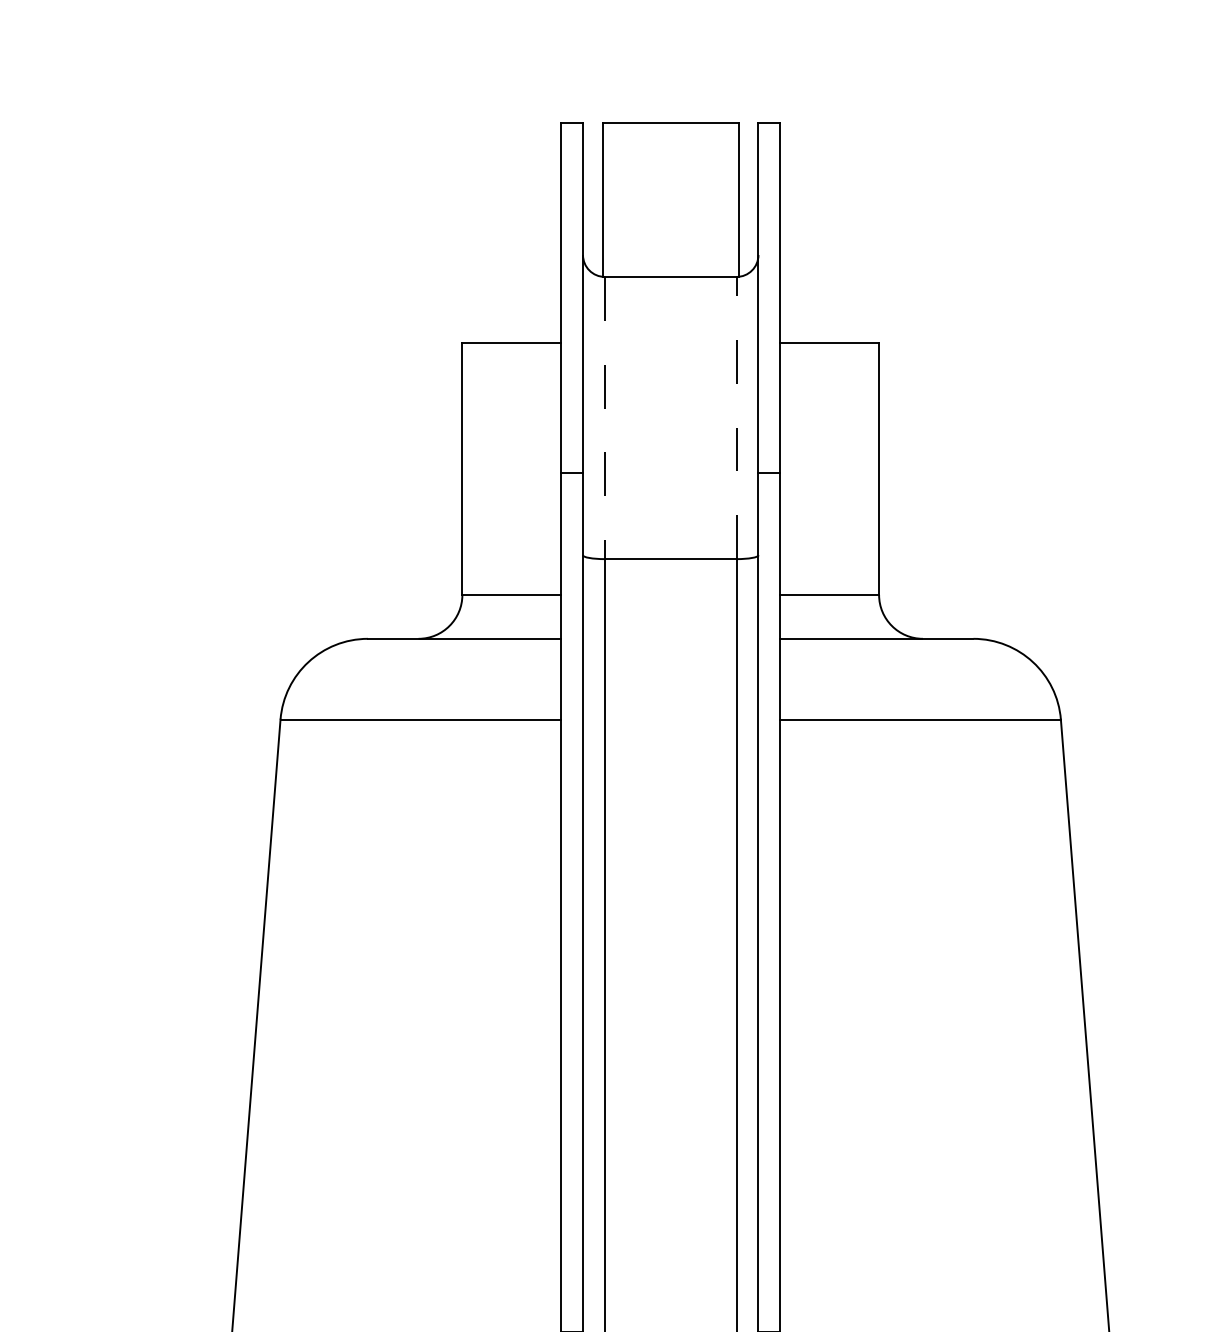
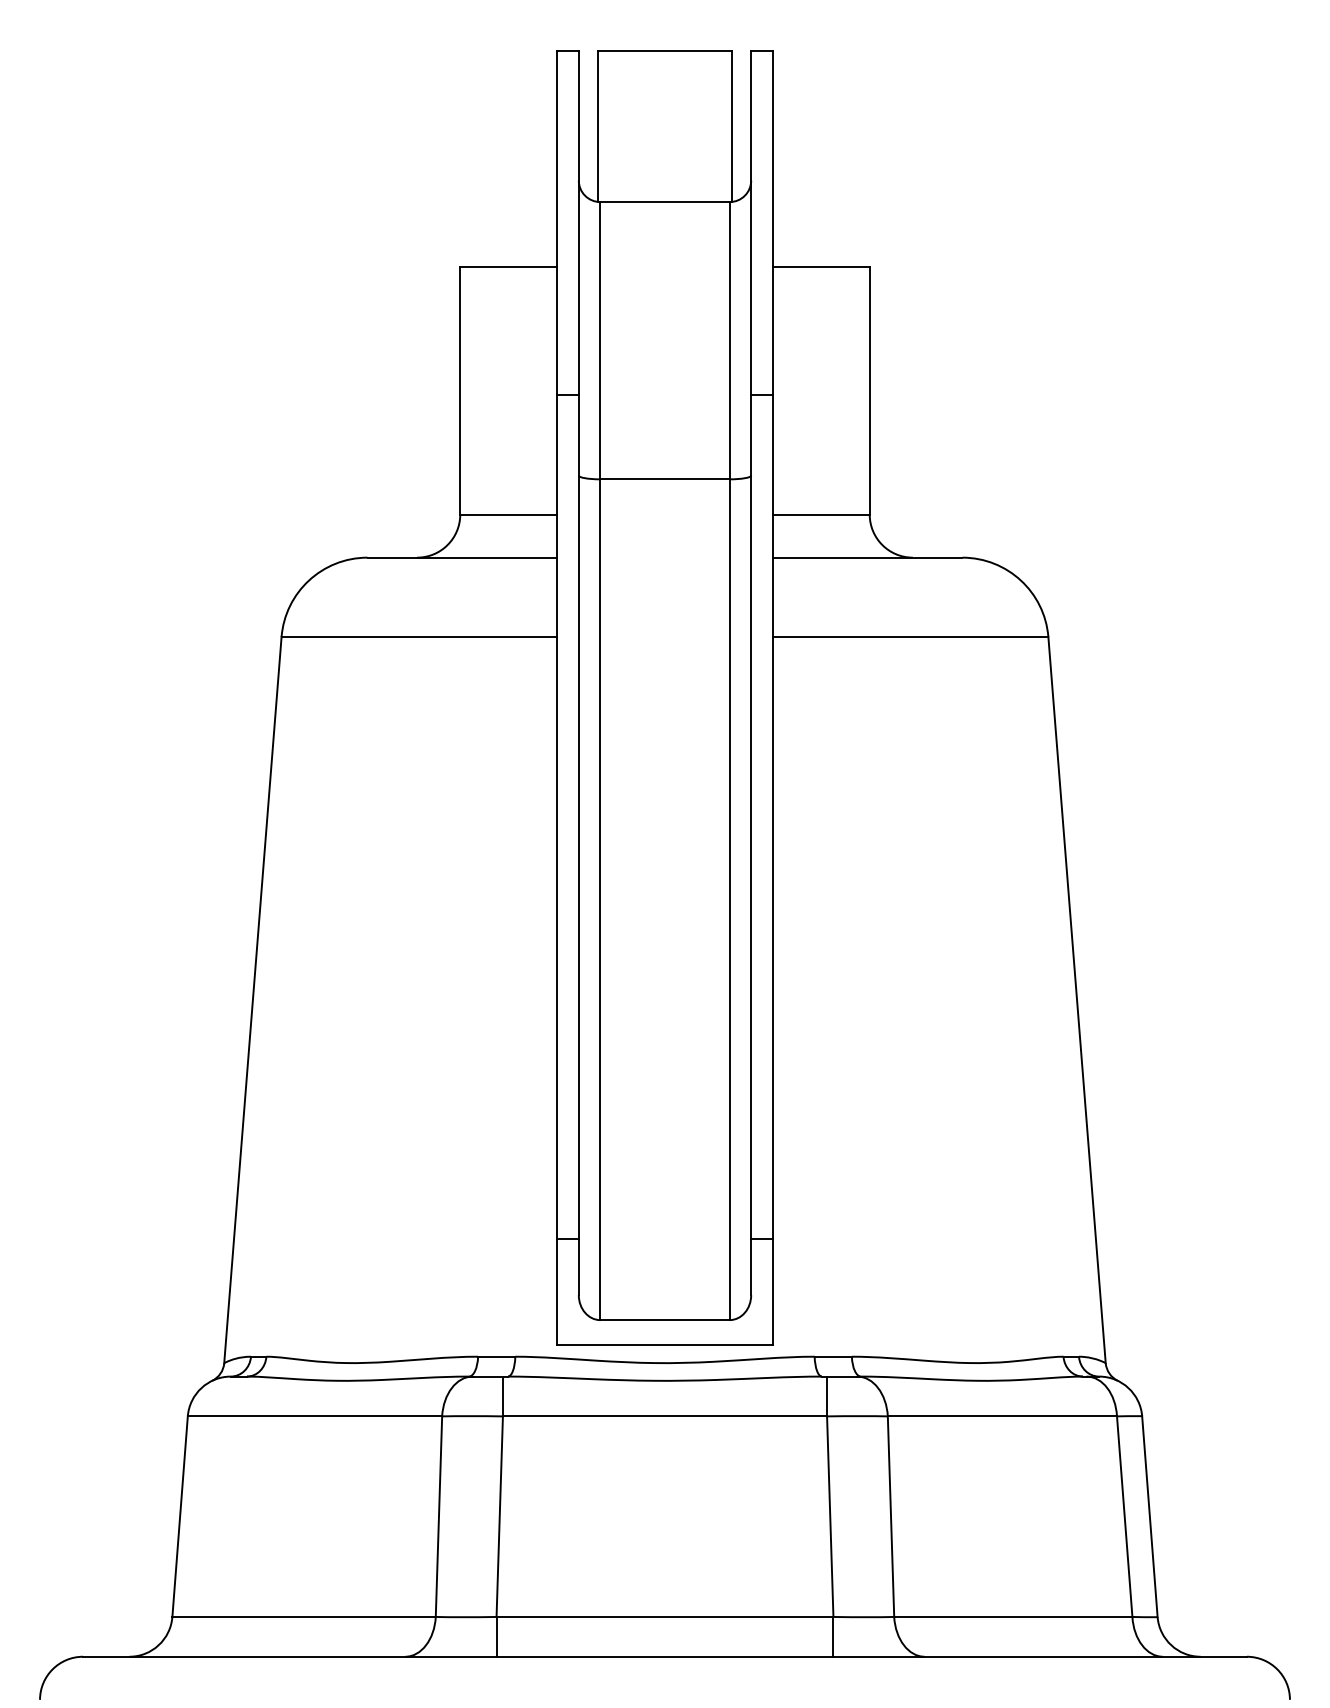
line: (605, 417) -> (600, 340), dashed -> solid
line: (736, 417) -> (729, 340), dashed -> solid

